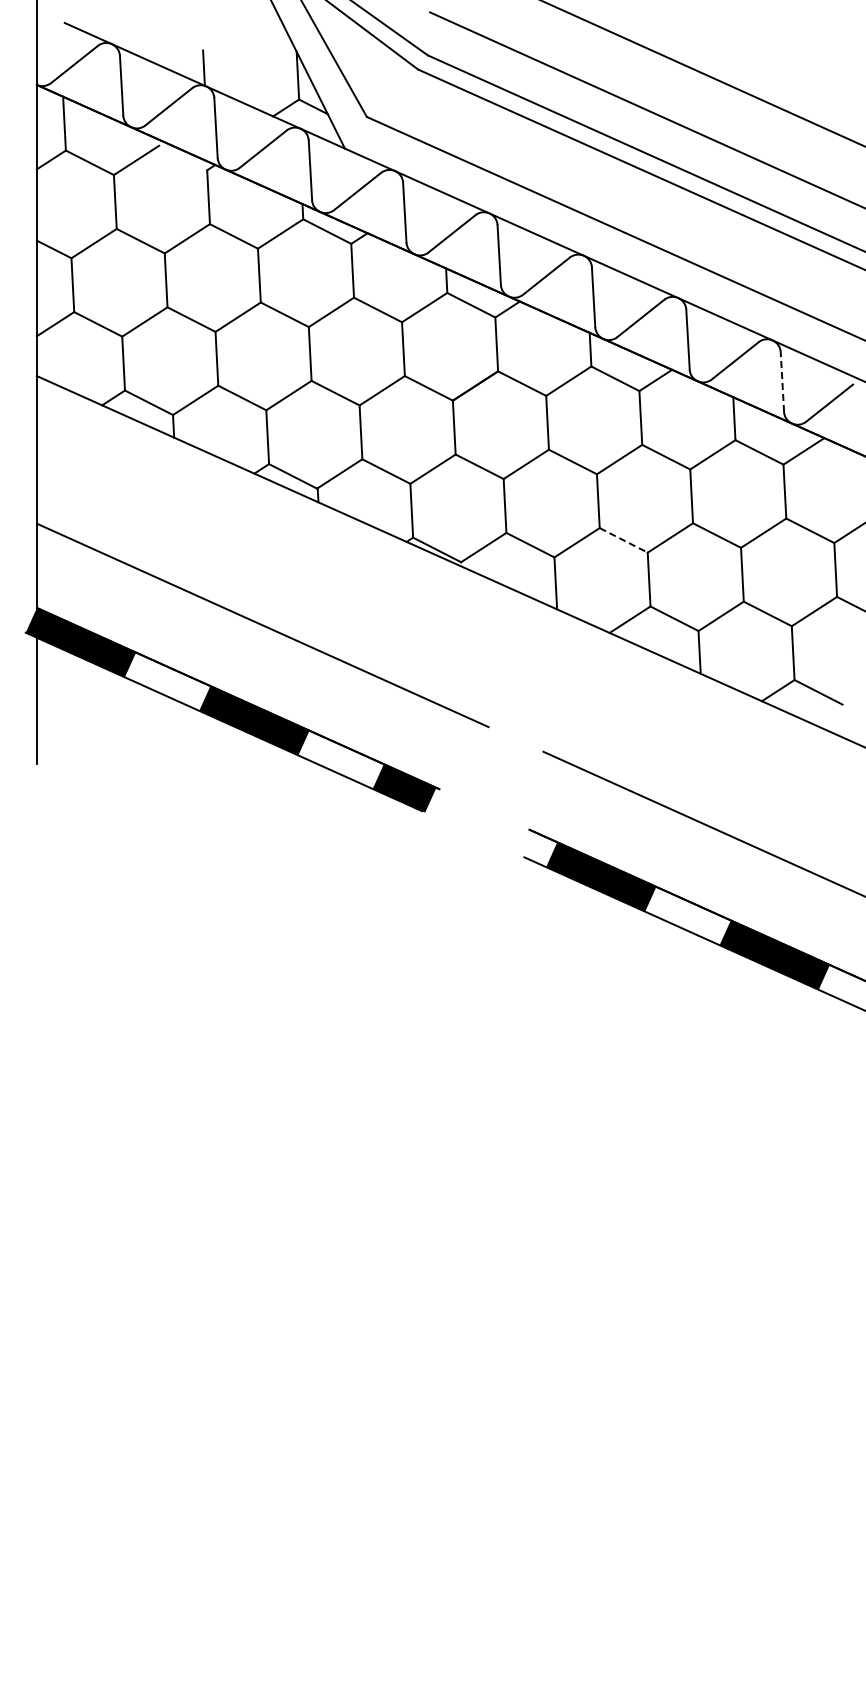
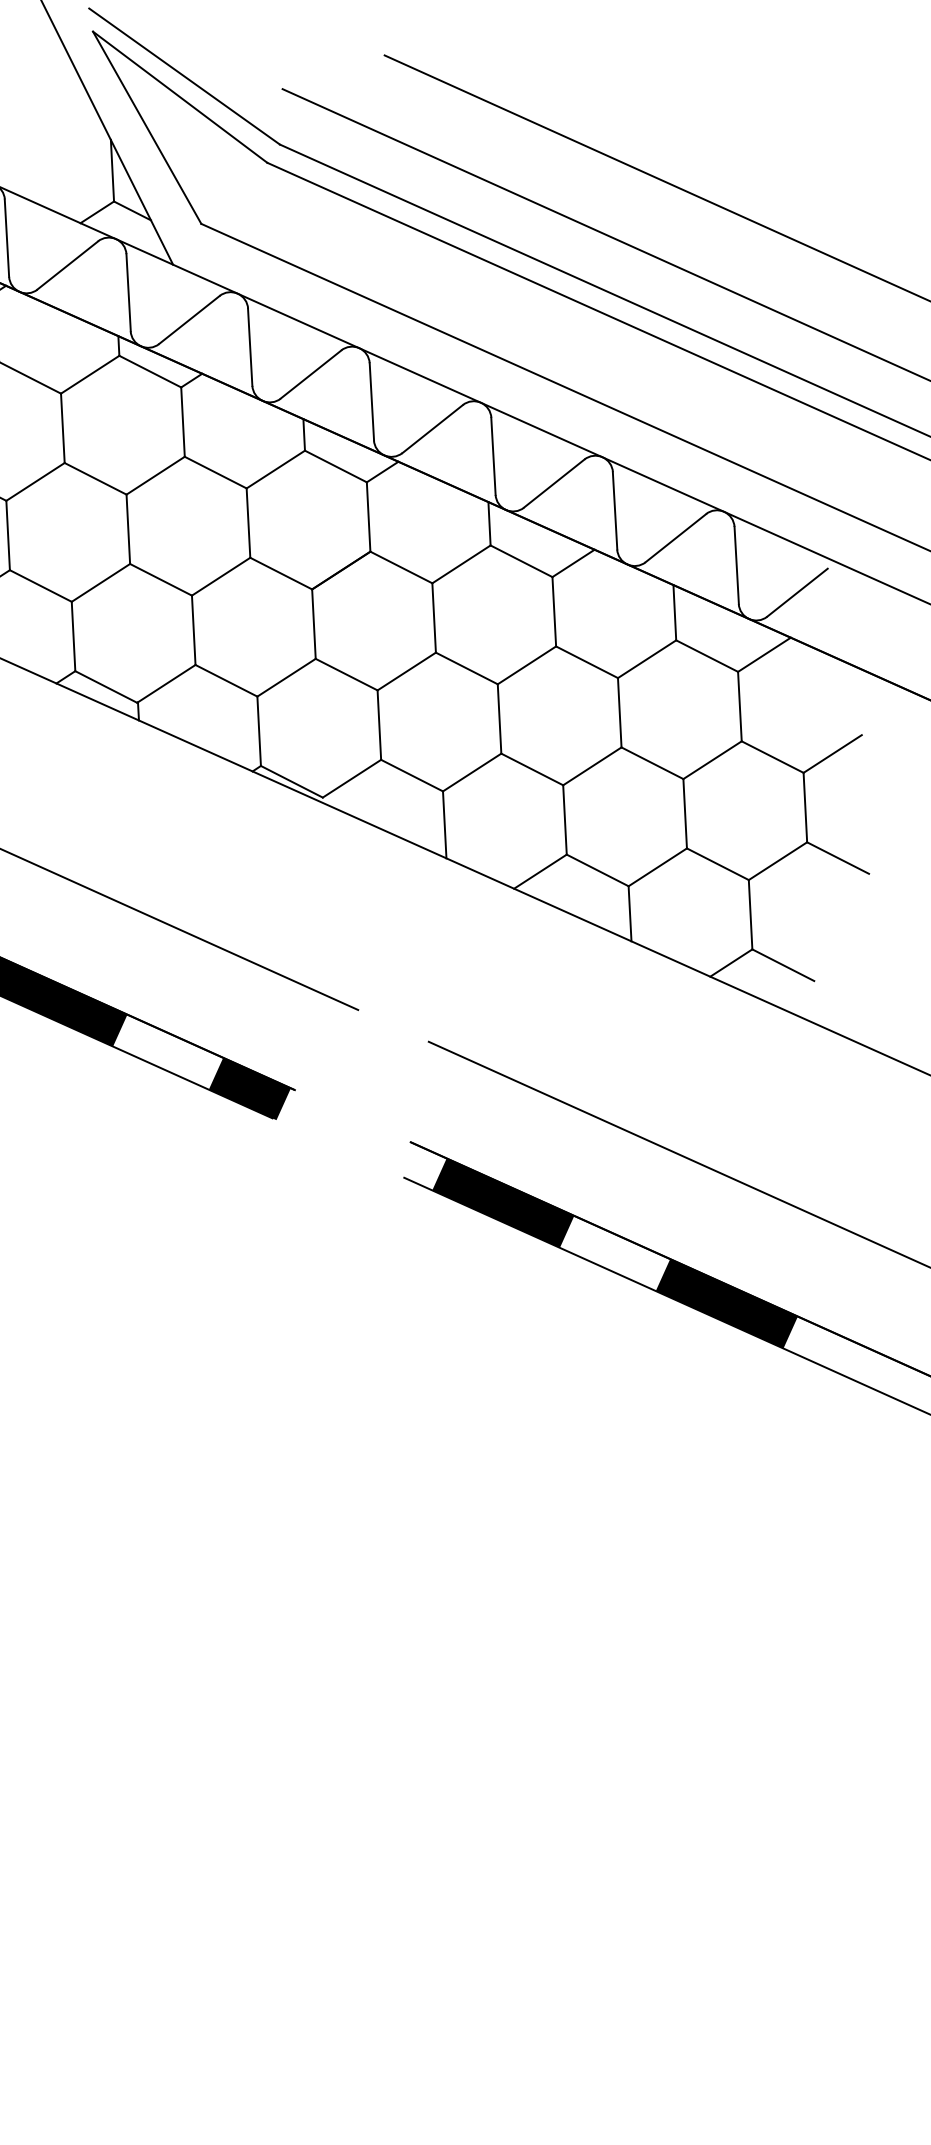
line: (782, 382) -> (736, 566), dashed -> solid
line: (623, 540) -> (531, 769), dashed -> solid

